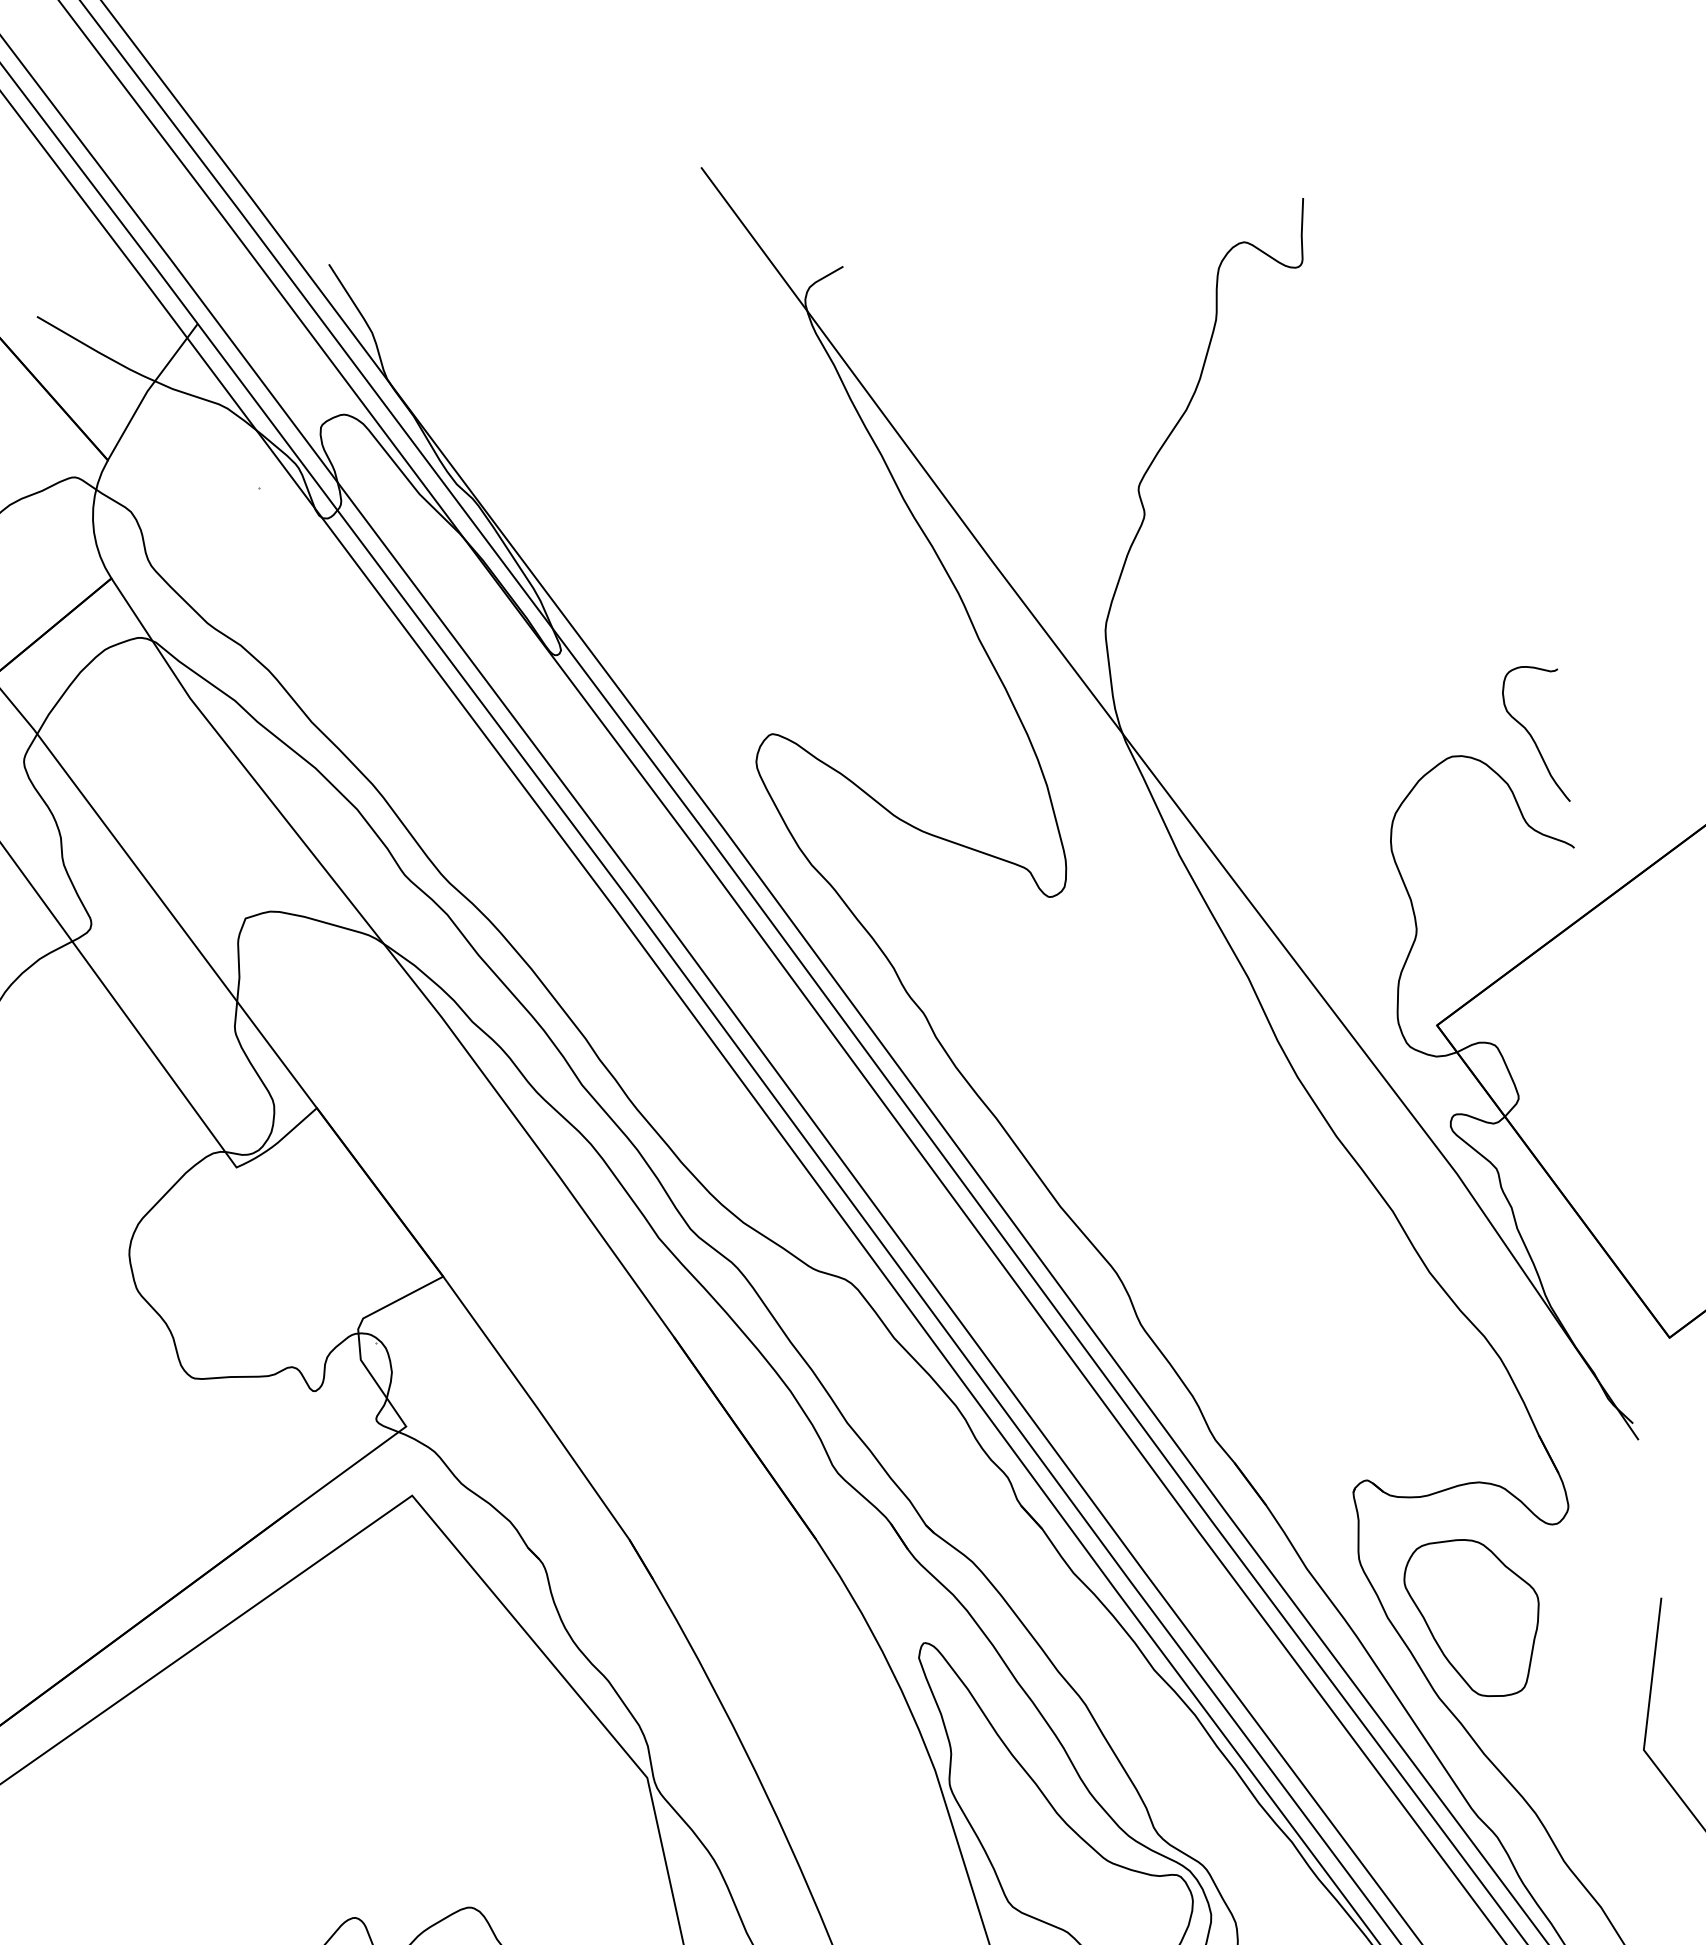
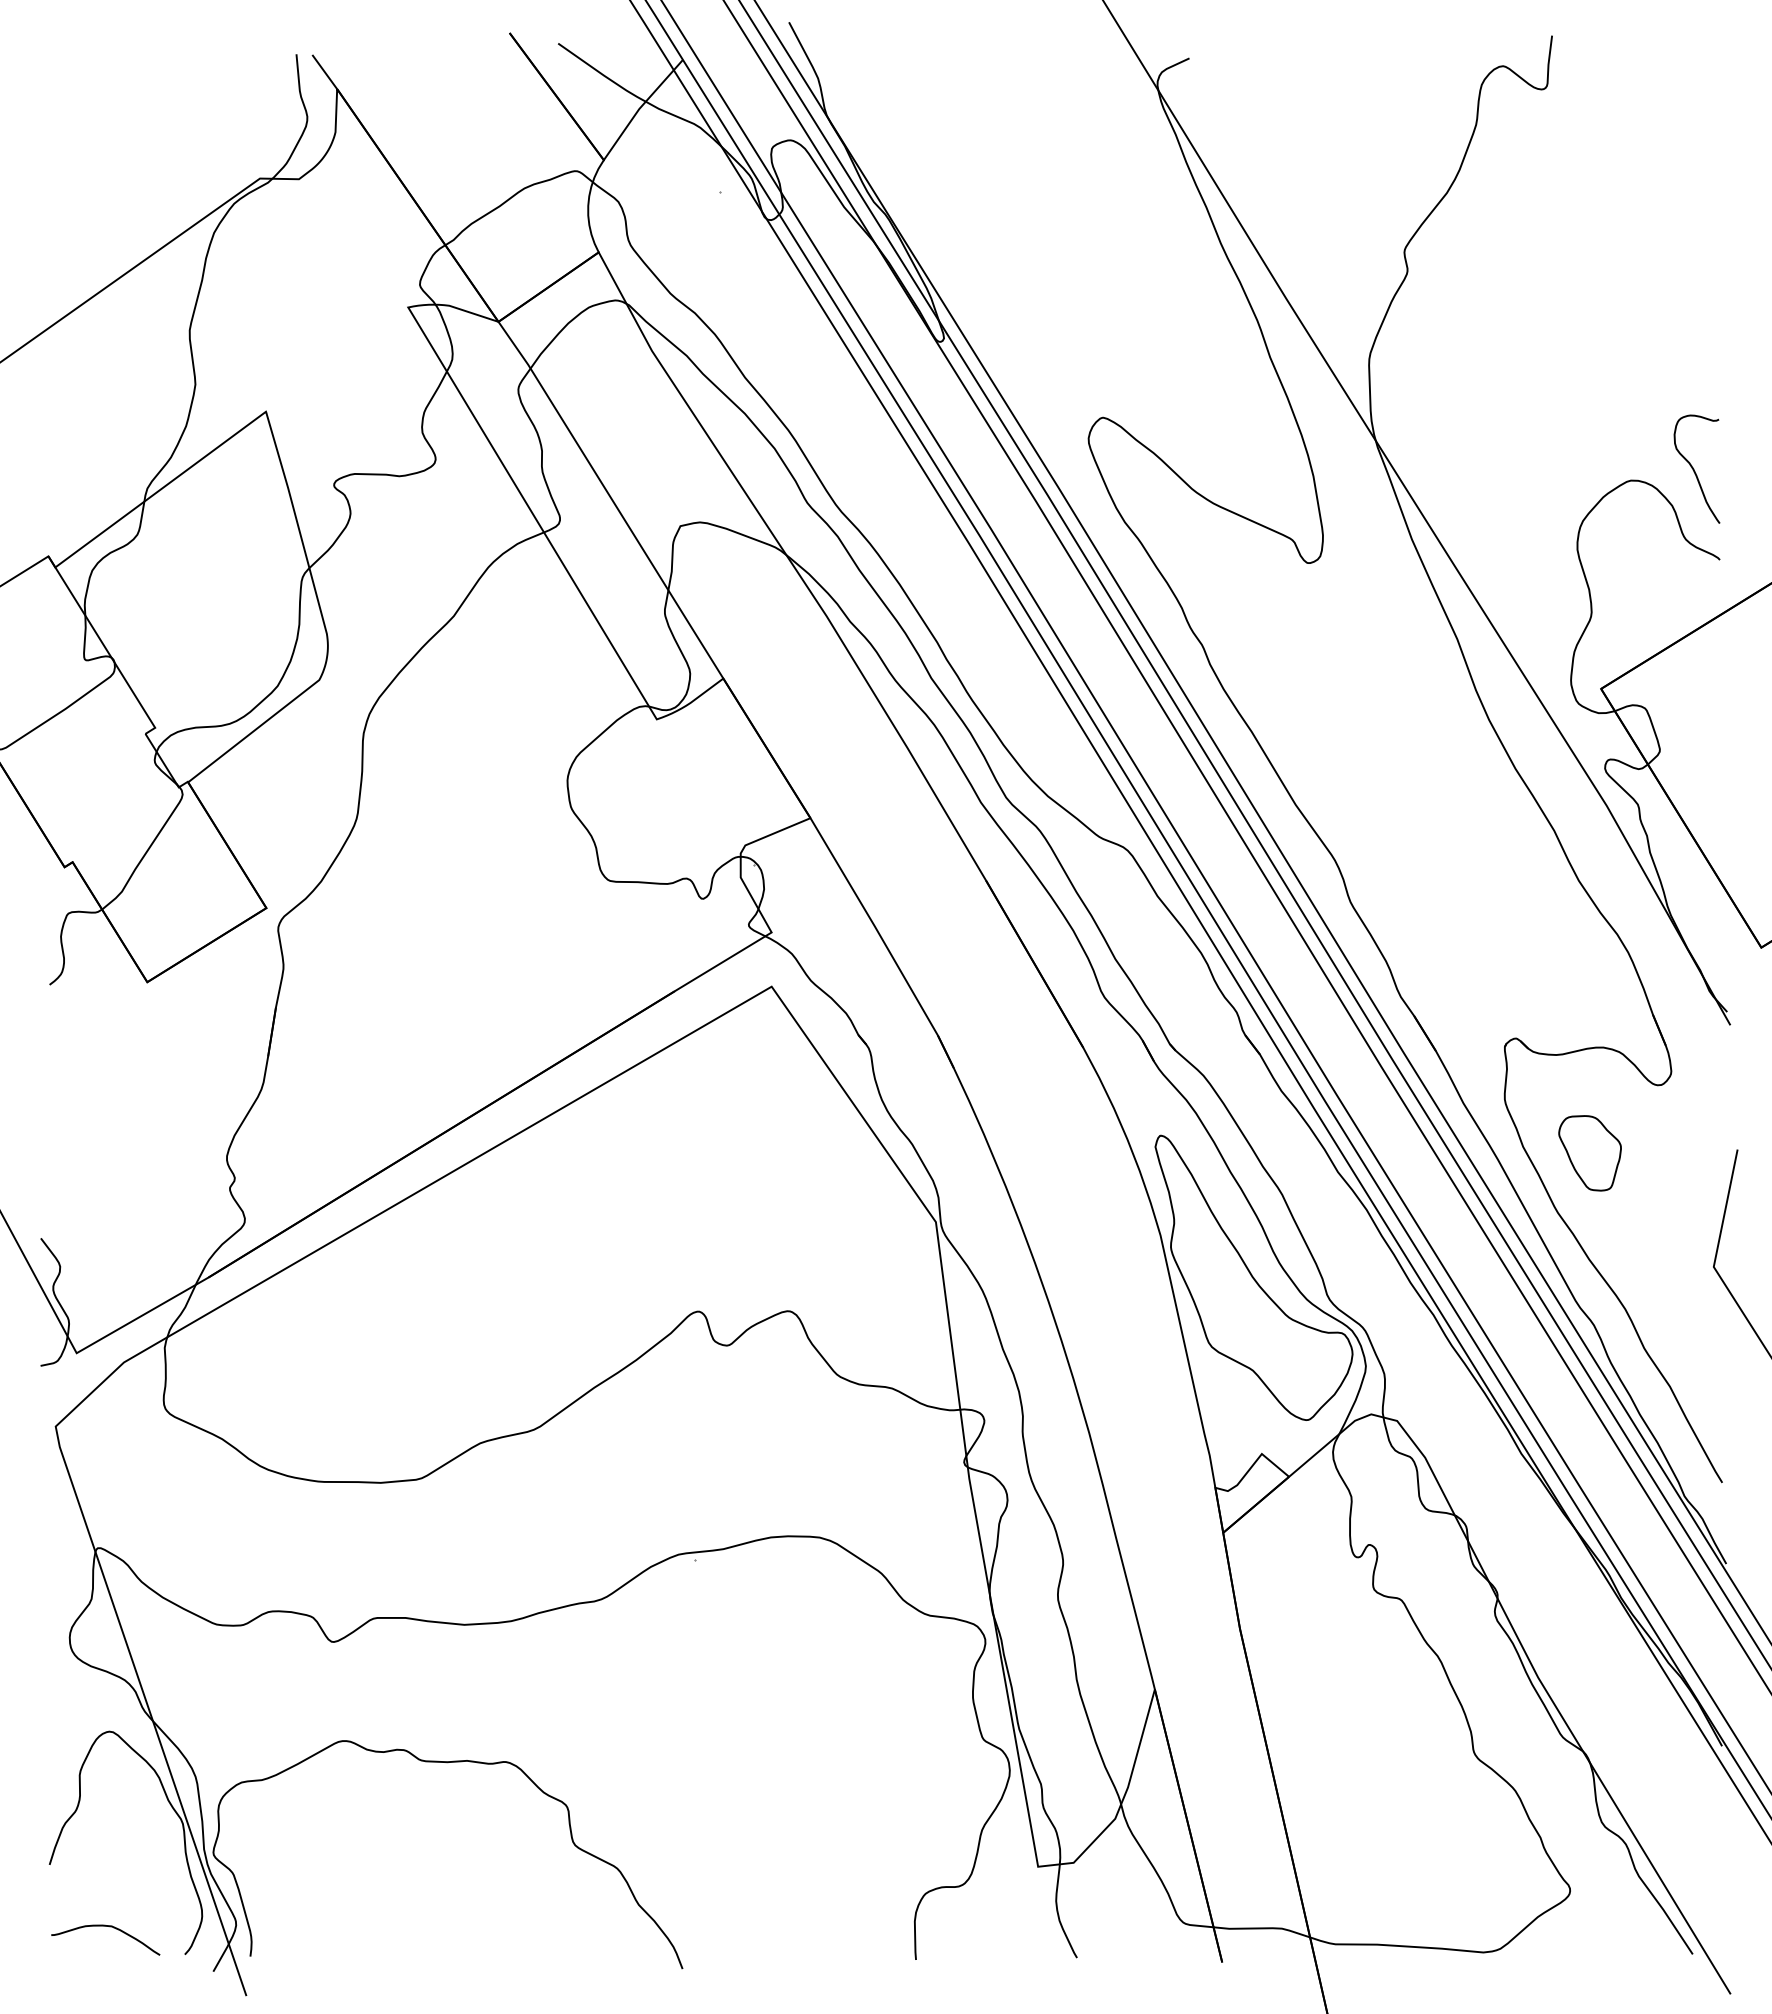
part: (1473, 1618) -> (1589, 1153), size x0.6

